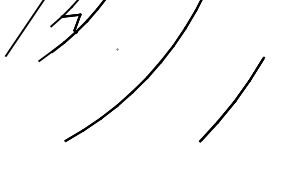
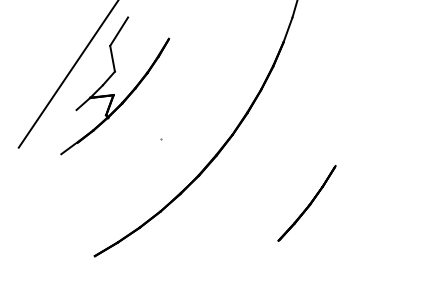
part: (231, 99) -> (306, 203), size x0.7

